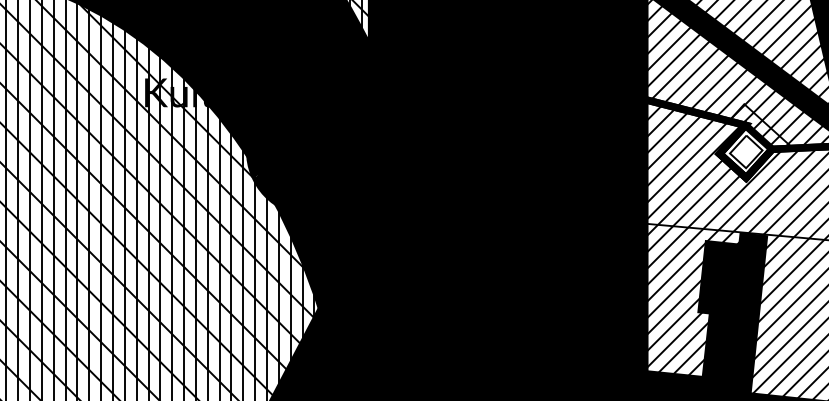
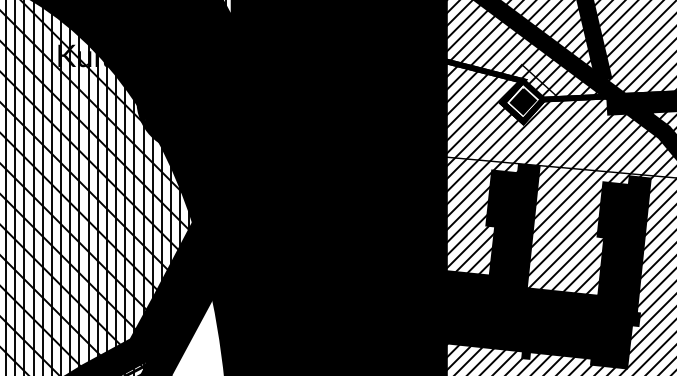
fill: (745, 151) -> (522, 101), added

